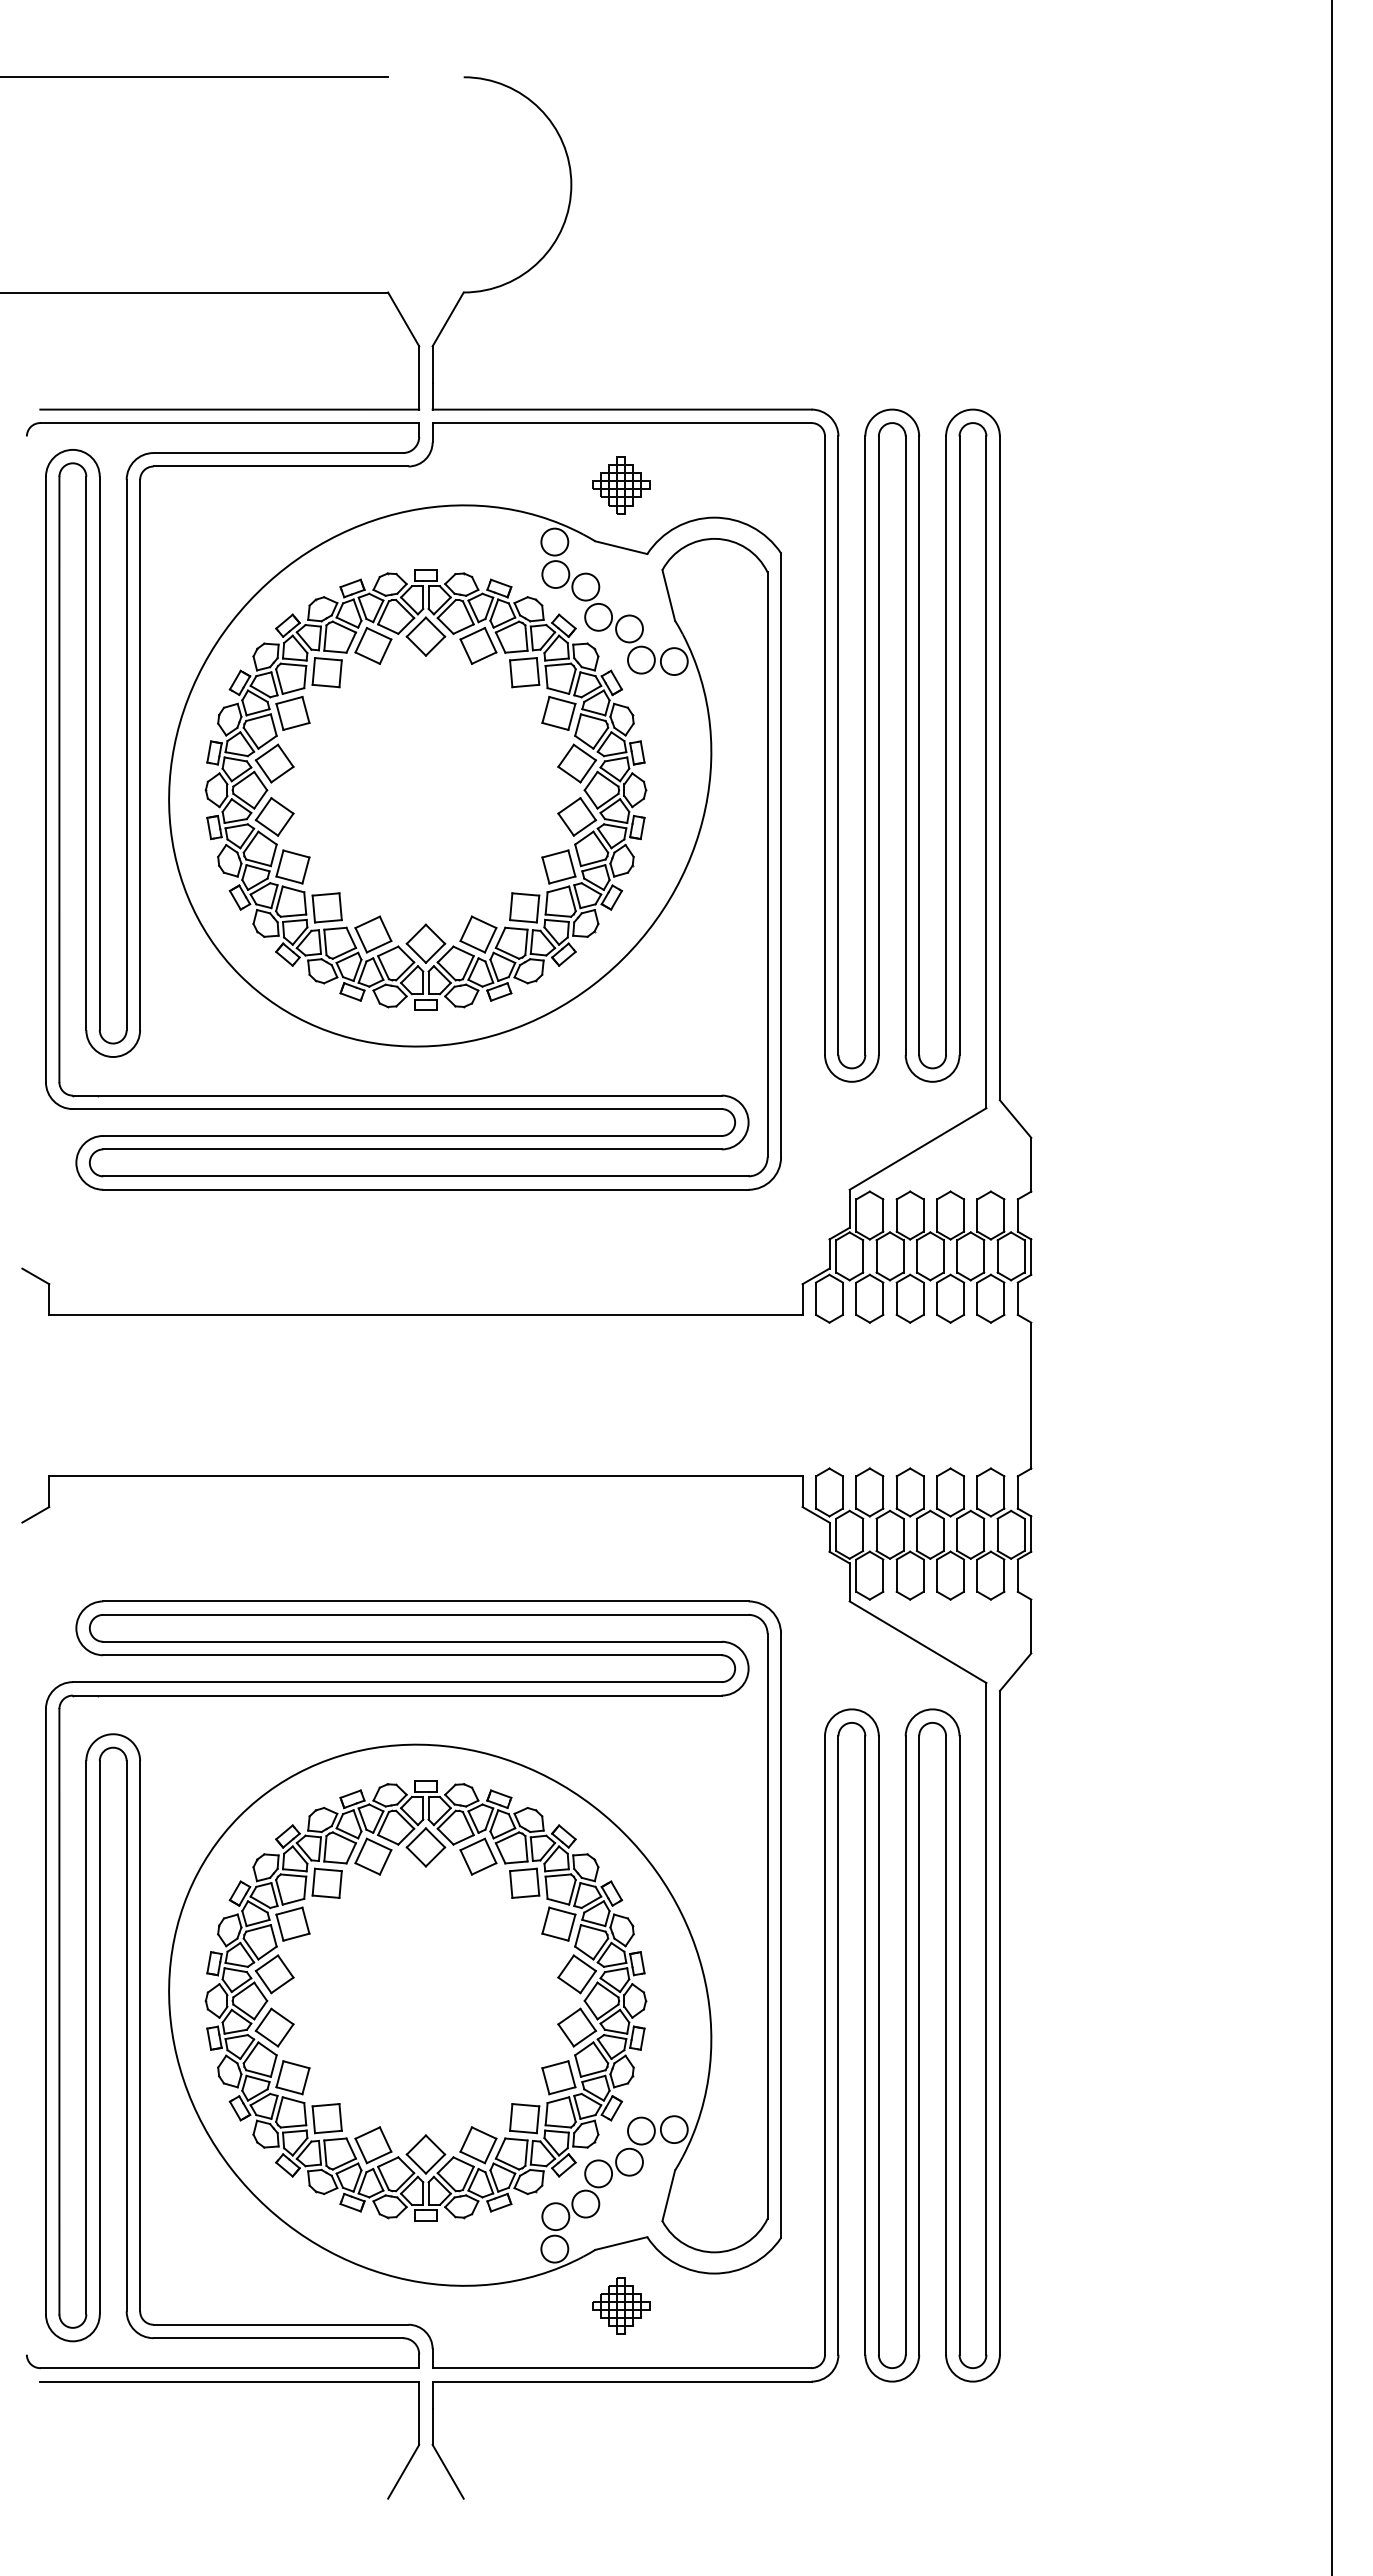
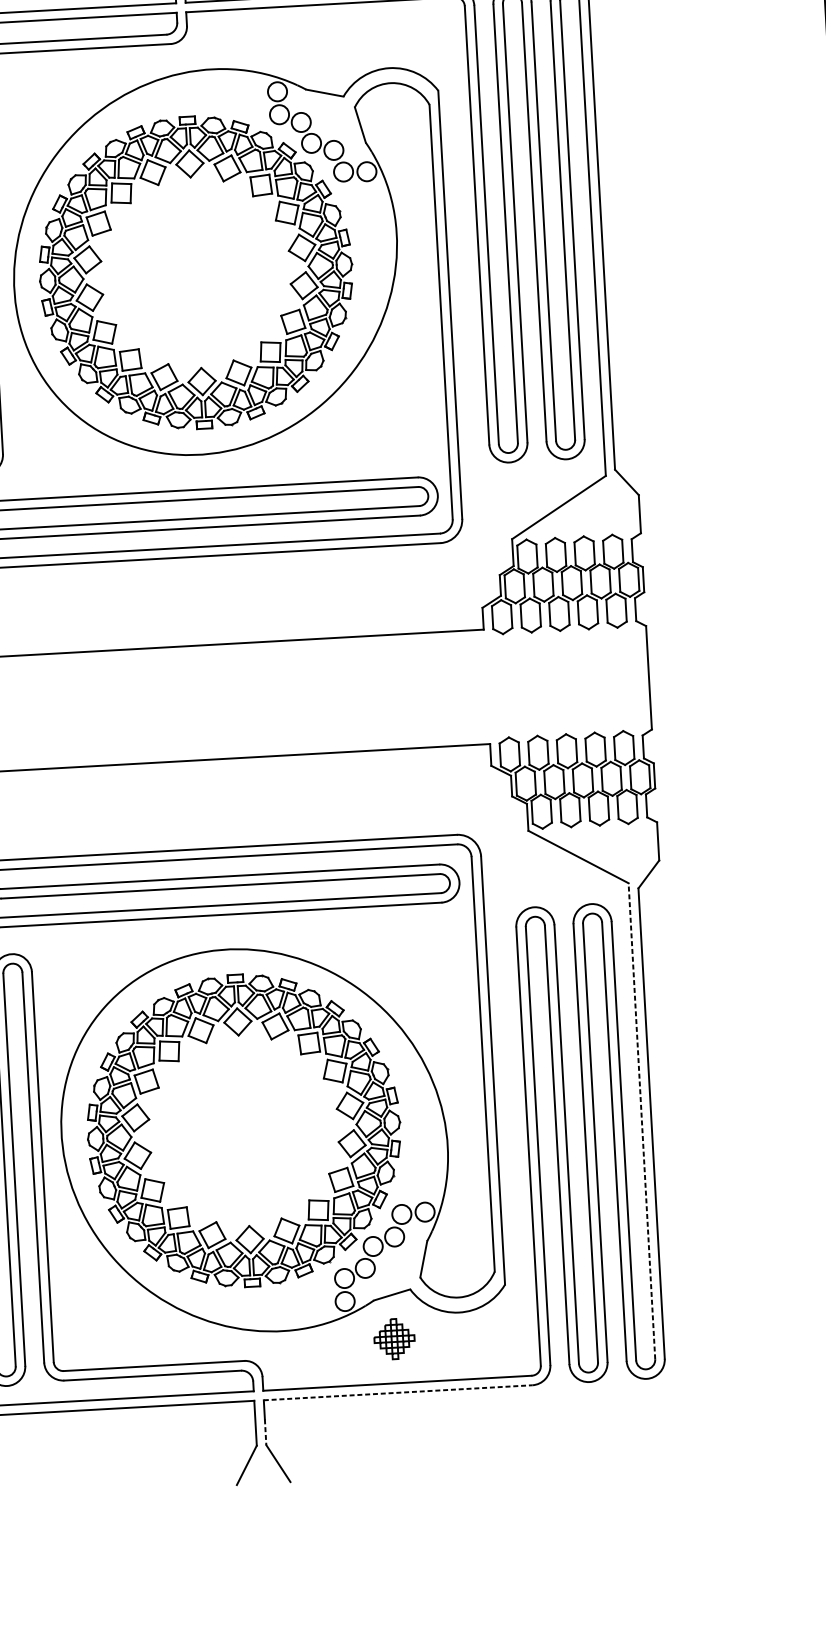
part: (621, 485) -> (322, 49), removed
line: (986, 2018) -> (641, 1121), solid -> dashed
line: (622, 2381) -> (398, 1392), solid -> dashed
line: (432, 2427) -> (265, 1432), solid -> dashed

